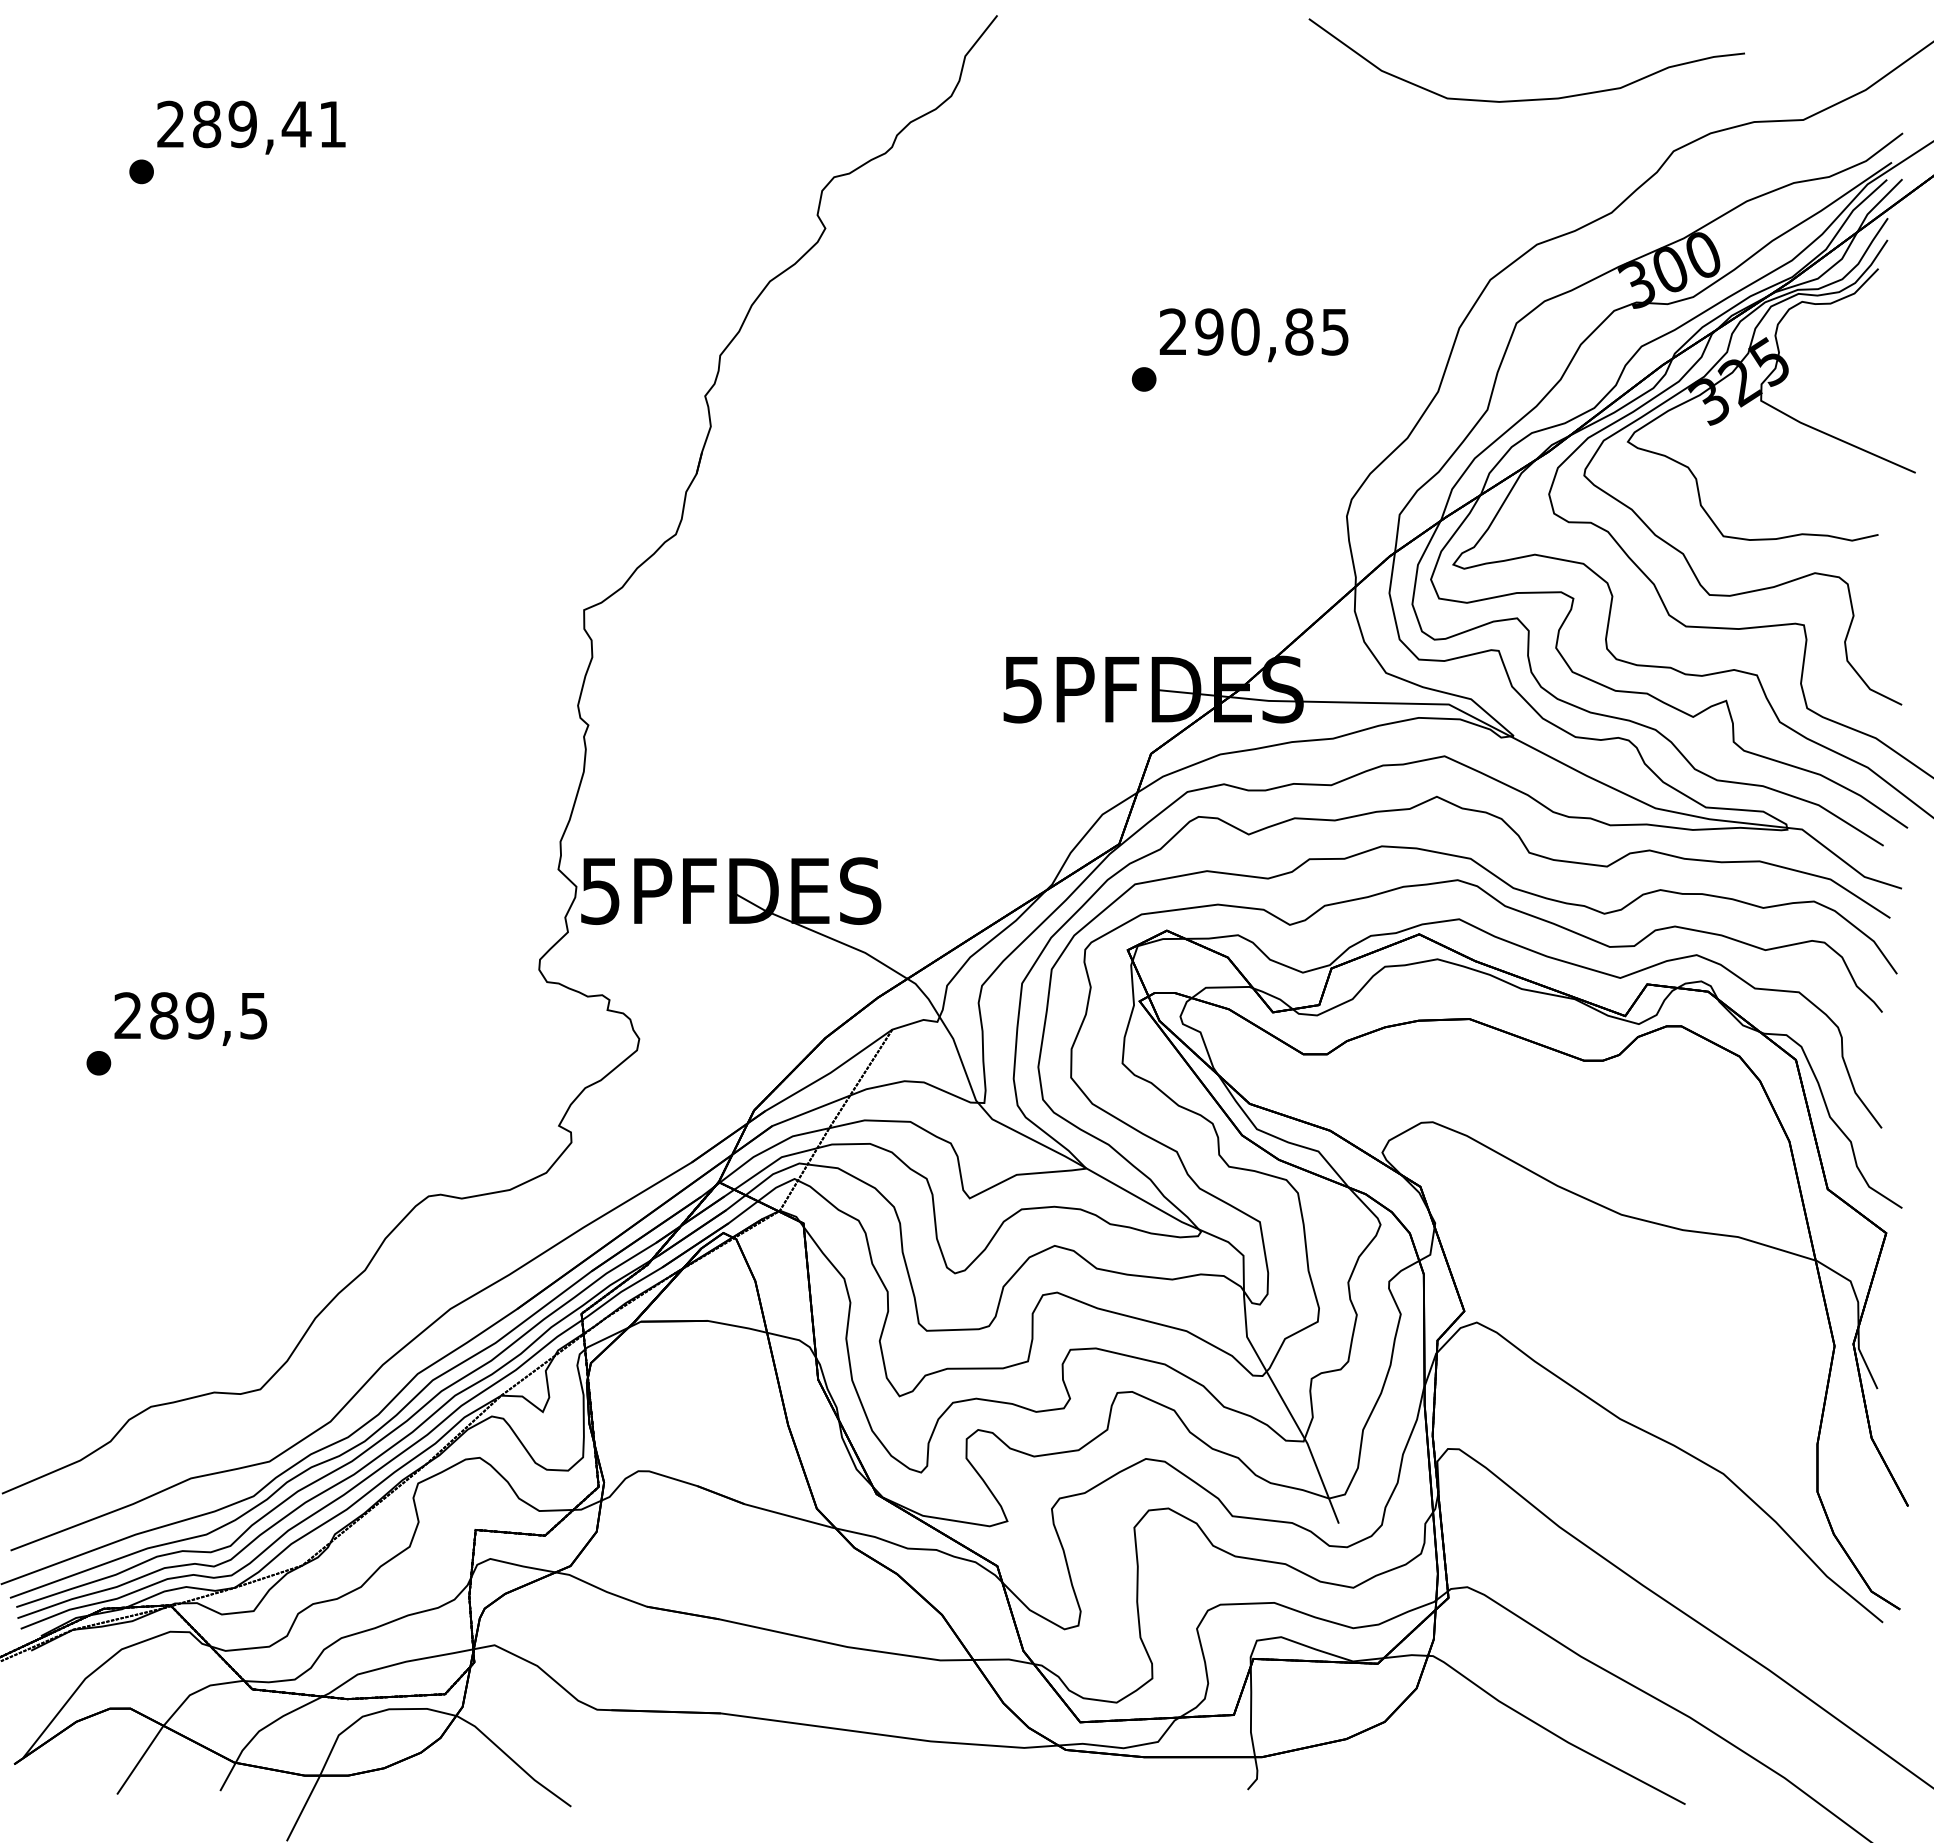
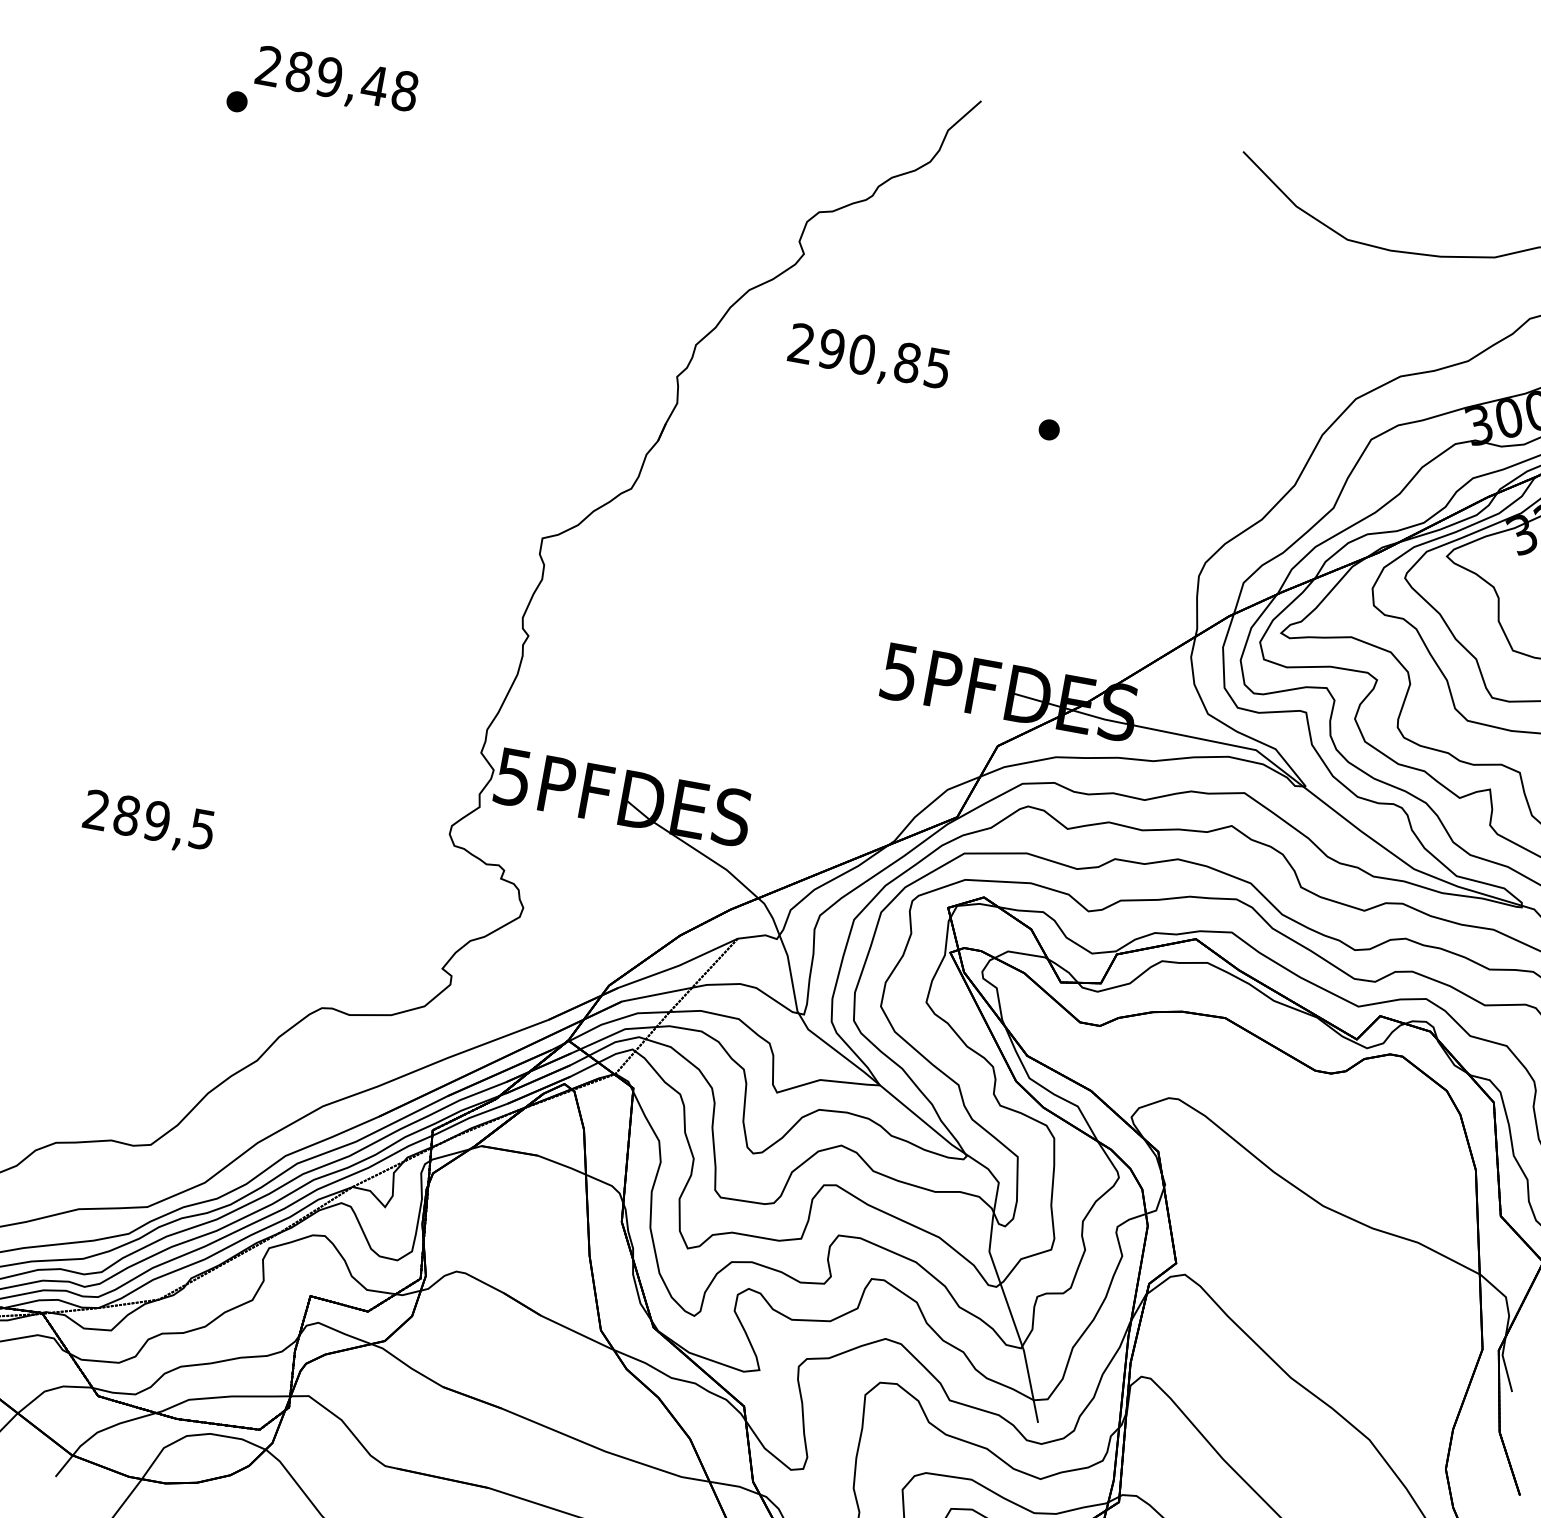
text: (332, 124) -> (404, 91), 289,41 -> 289,48
text: (1253, 335) -> (868, 358), moved
part: (98, 1063) -> (64, 845), removed

